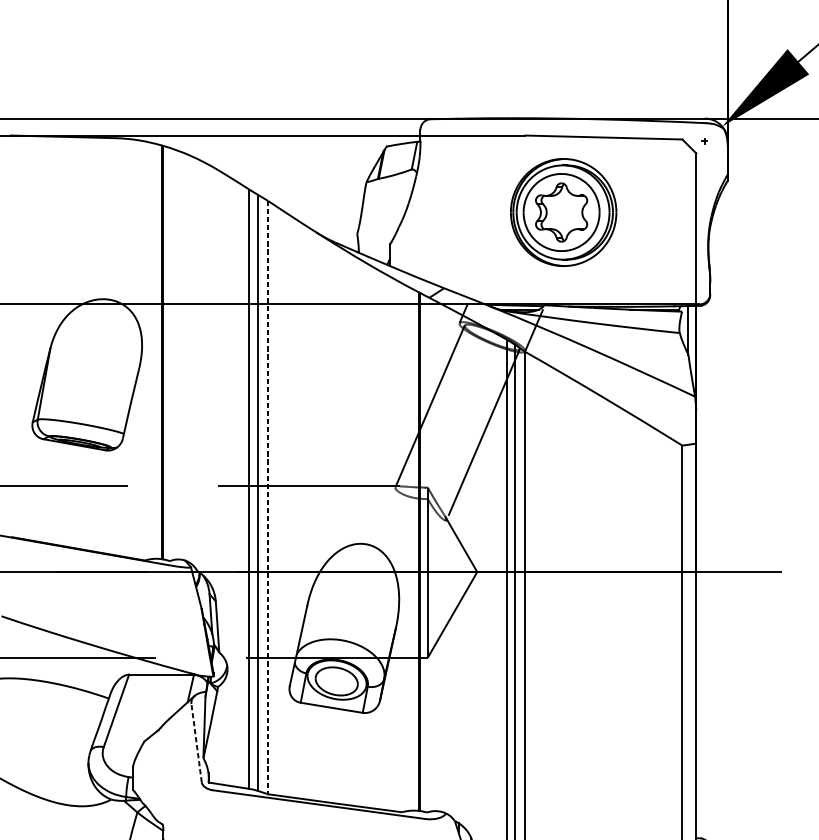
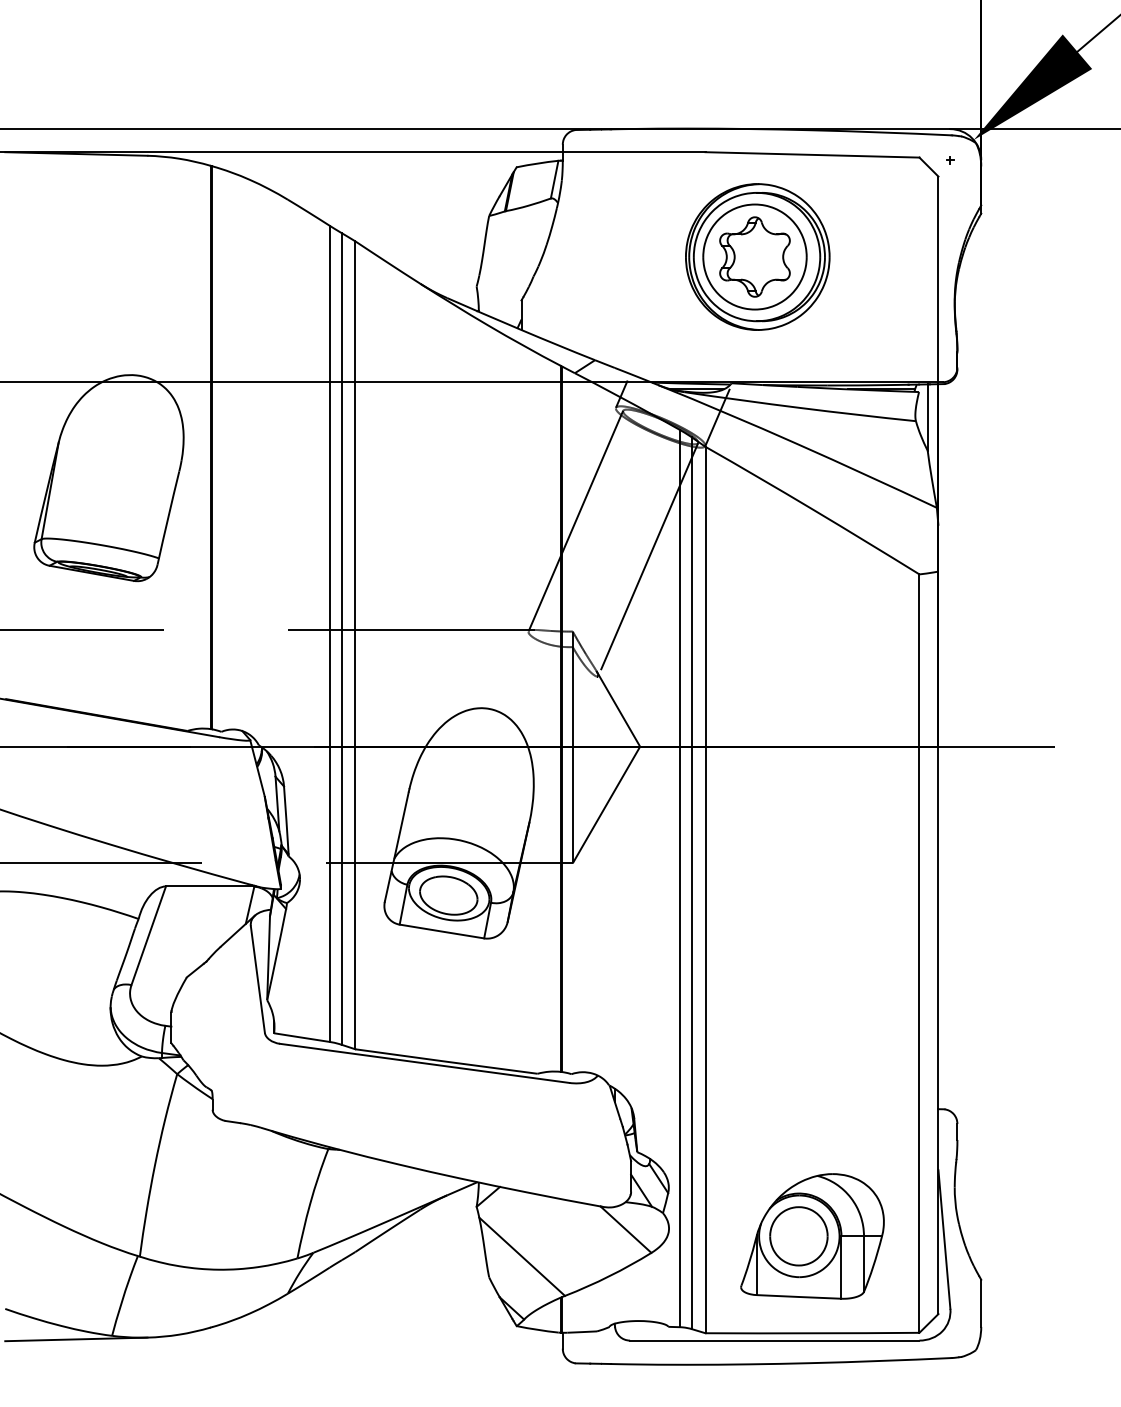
line: (268, 497) -> (355, 645), dashed -> solid
line: (196, 743) -> (257, 979), dashed -> solid

